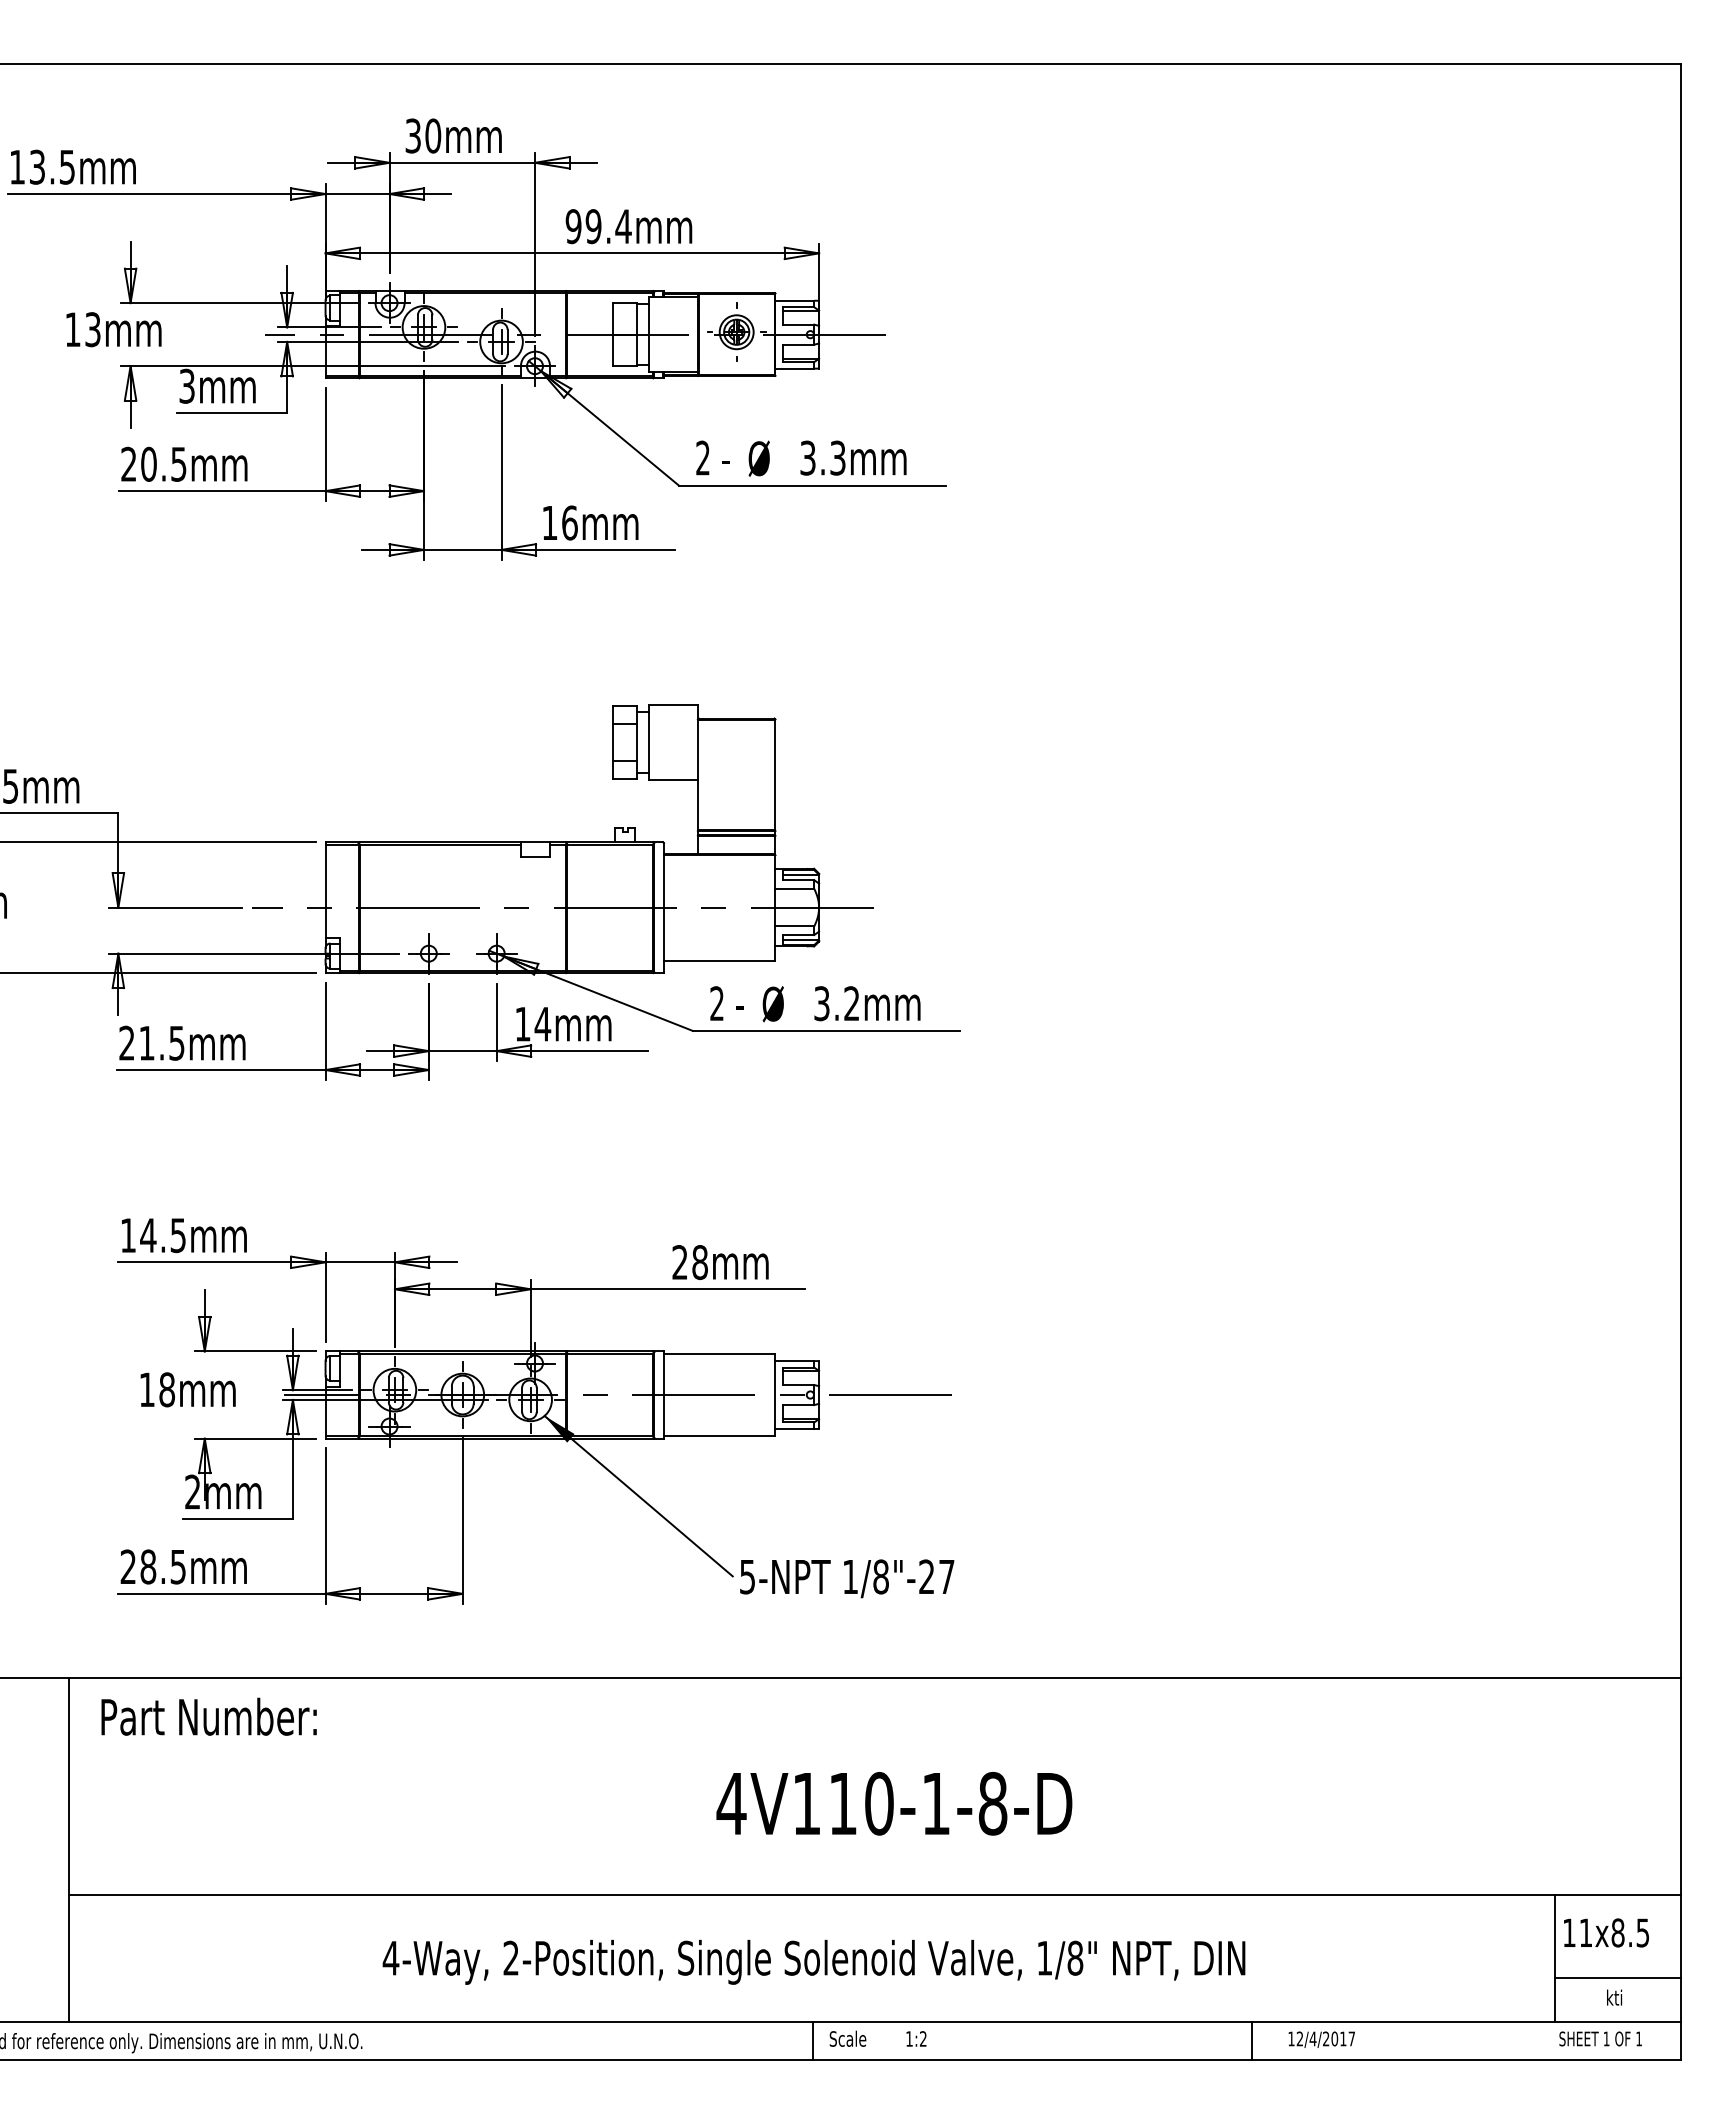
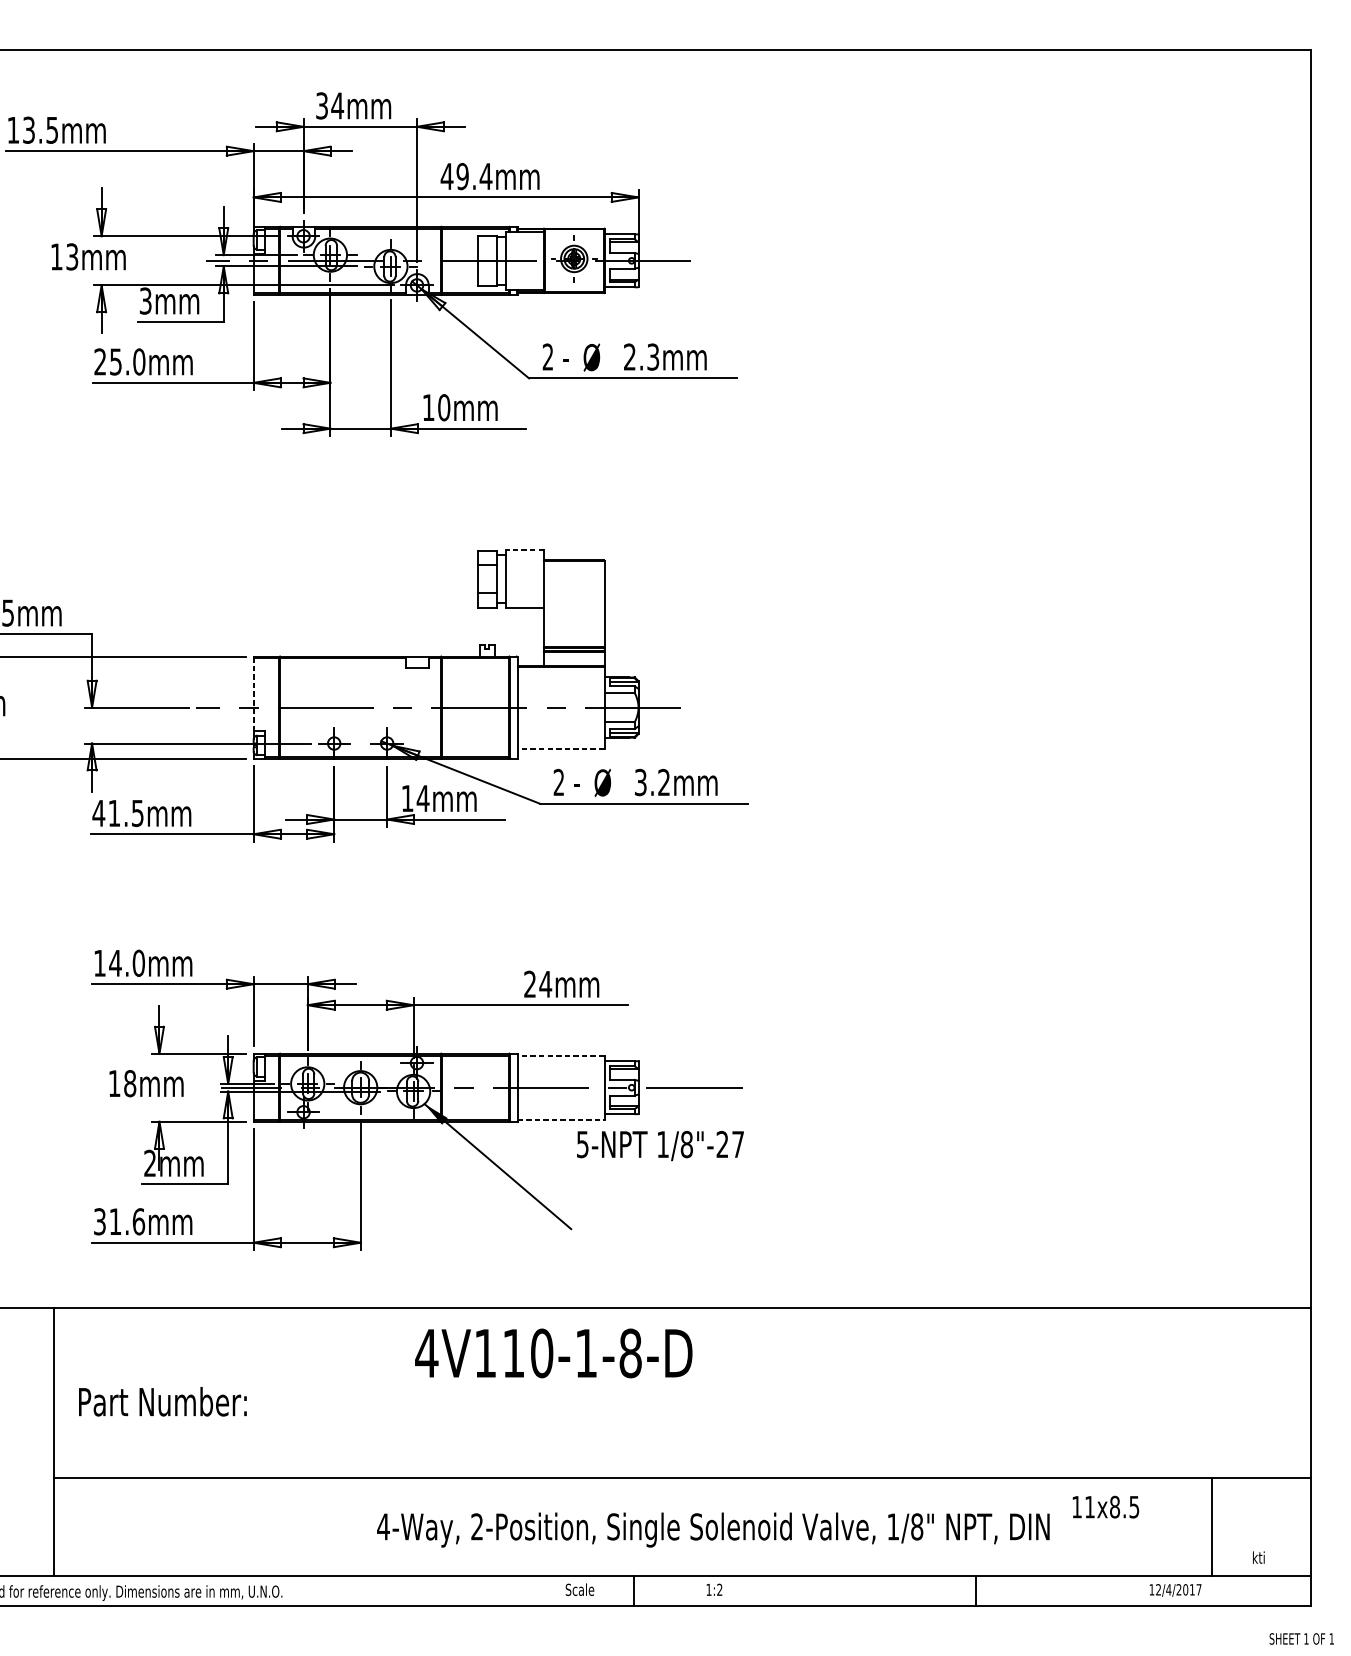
text: (432, 135) -> (337, 105), 30mm -> 34mm
text: (573, 226) -> (447, 176), 99.4mm -> 49.4mm
text: (807, 458) -> (629, 357), 3.3mm -> 2.3mm
text: (163, 463) -> (127, 361), 20.5mm -> 25.0mm
text: (569, 522) -> (443, 407), 16mm -> 10mm
line: (673, 705) -> (524, 550), solid -> dashed
line: (325, 891) -> (253, 695), solid -> dashed
line: (719, 960) -> (560, 748), solid -> dashed
text: (126, 1042) -> (98, 812), 21.5mm -> 41.5mm
text: (178, 1235) -> (138, 963), 14.5mm -> 14.0mm
text: (699, 1262) -> (545, 984), 28mm -> 24mm
line: (719, 1353) -> (560, 1055), solid -> dashed
line: (719, 1436) -> (560, 1120), solid -> dashed
text: (153, 1566) -> (119, 1221), 28.5mm -> 31.6mm
text: (847, 1578) -> (660, 1145), moved
text: (208, 1716) -> (162, 1401), moved
text: (894, 1803) -> (553, 1353), moved
text: (1606, 1932) -> (1105, 1506), moved
text: (813, 1961) -> (712, 1529), moved
line: (1617, 1977) -> (1261, 1541), removed
text: (847, 2038) -> (579, 1589), moved
text: (1600, 2038) -> (1301, 1638), moved
text: (1321, 2039) -> (1175, 1590), moved

